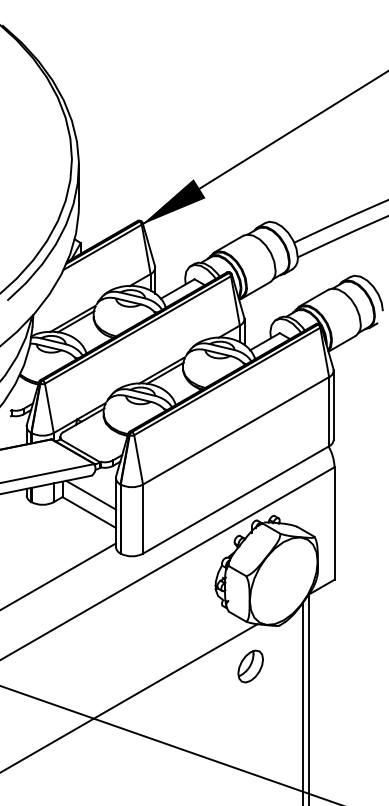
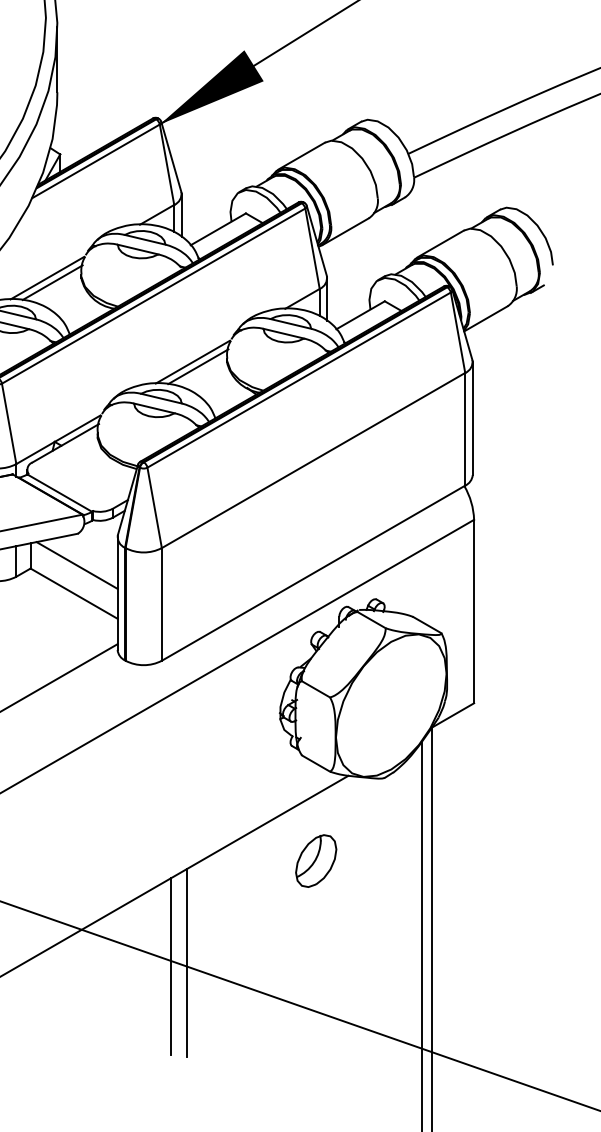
part: (250, 666) -> (315, 861), moved
line: (158, 738) -> (187, 962), added
line: (148, 740) -> (170, 965), added

